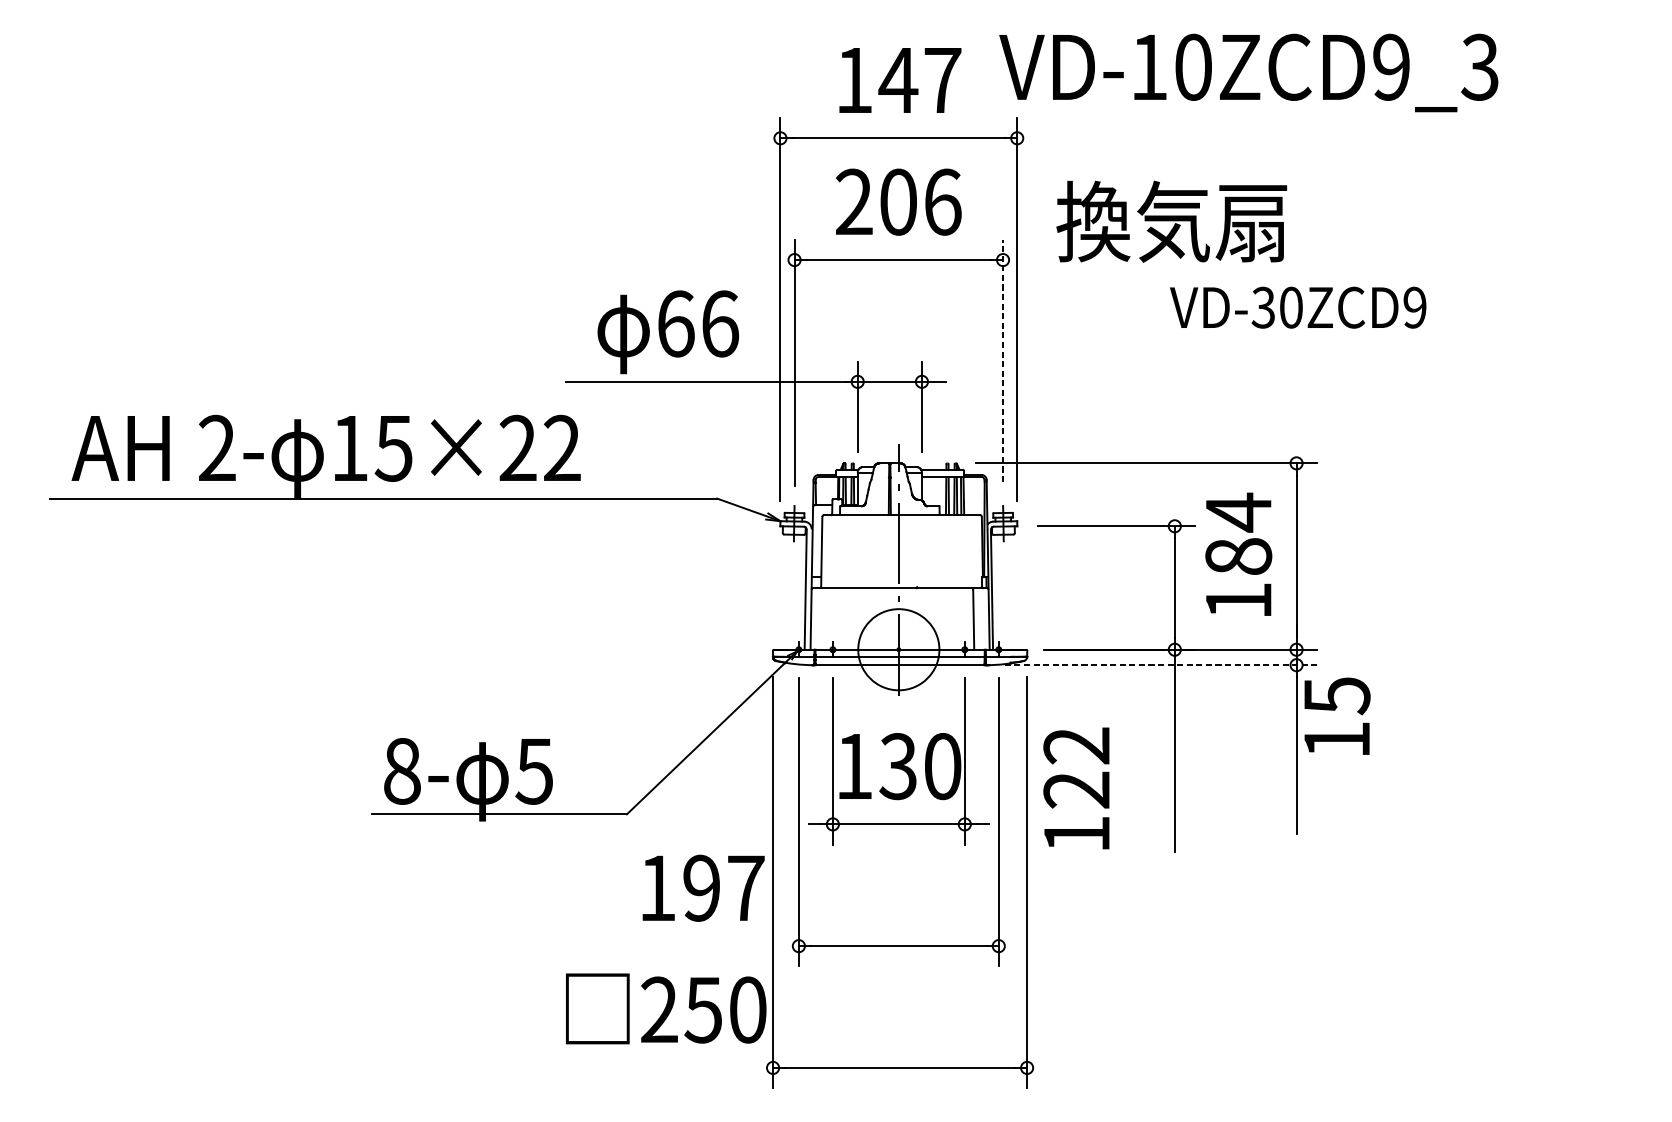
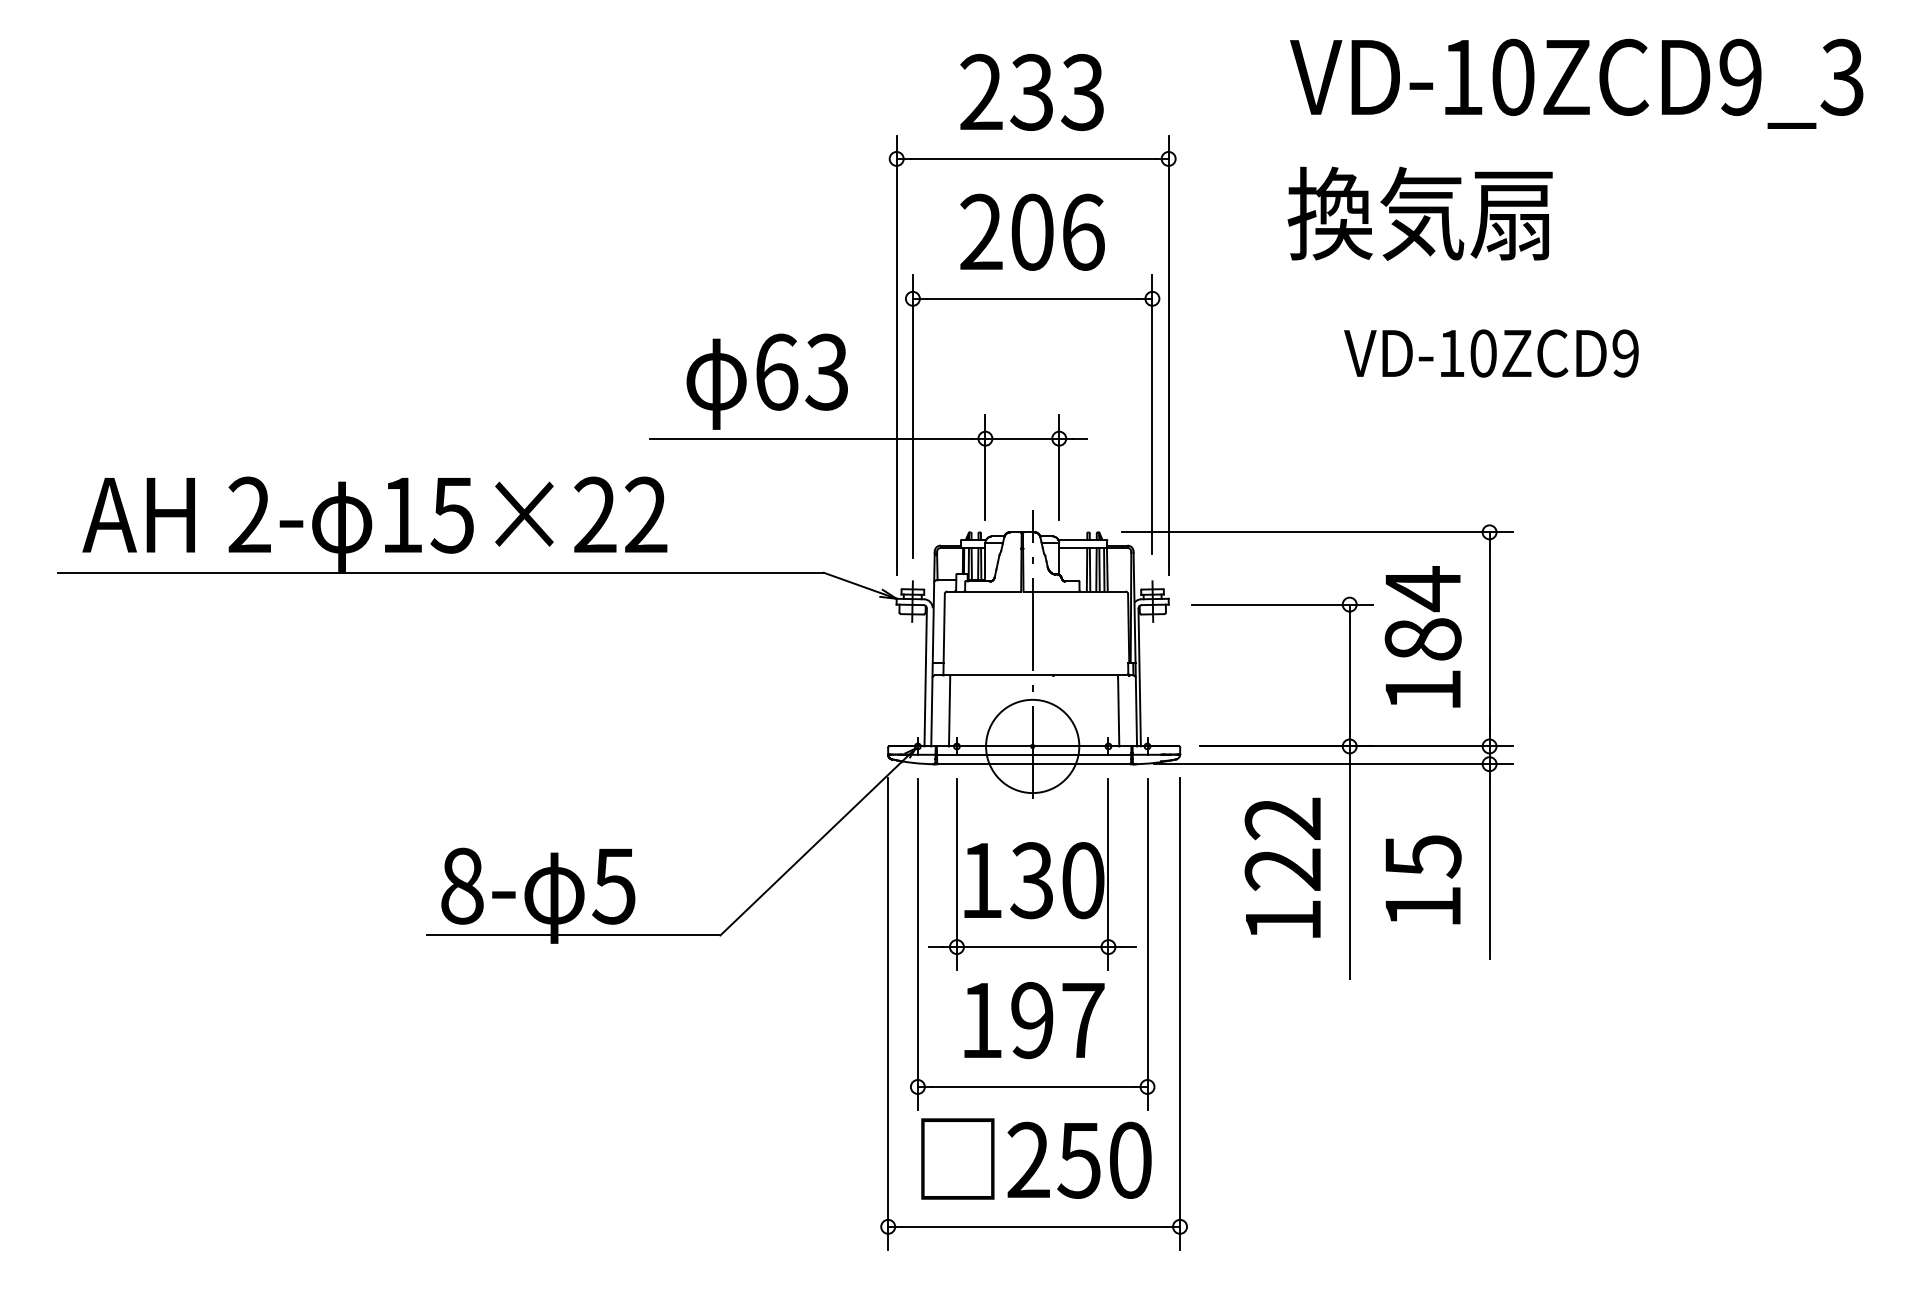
text: (1248, 72) -> (1576, 83), moved
text: (898, 80) -> (1032, 92), 147 -> 233
text: (1171, 221) -> (1419, 213), moved
text: (1263, 307) -> (1451, 353), VD-30ZCD9 -> VD-10ZCD9
text: (720, 323) -> (827, 371), 66 -> 63
line: (1003, 360) -> (1152, 414), dashed -> solid
line: (826, 618) -> (949, 710), added
line: (1161, 665) -> (1334, 764), dashed -> solid
text: (1337, 715) -> (1423, 879), moved
text: (1076, 788) -> (1282, 867), moved
text: (703, 888) -> (1034, 1020), moved
text: (666, 1008) -> (1036, 1158), moved

